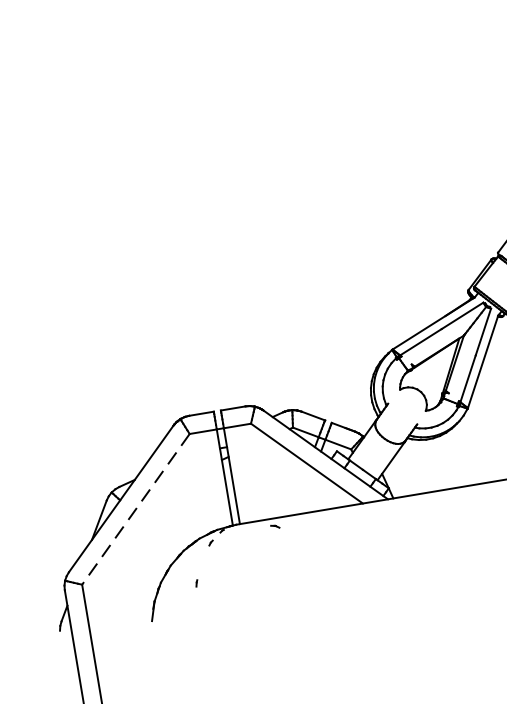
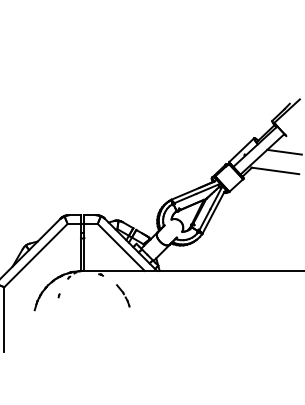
line: (134, 509) -> (35, 255), dashed -> solid
part: (327, 560) -> (123, 295), added

